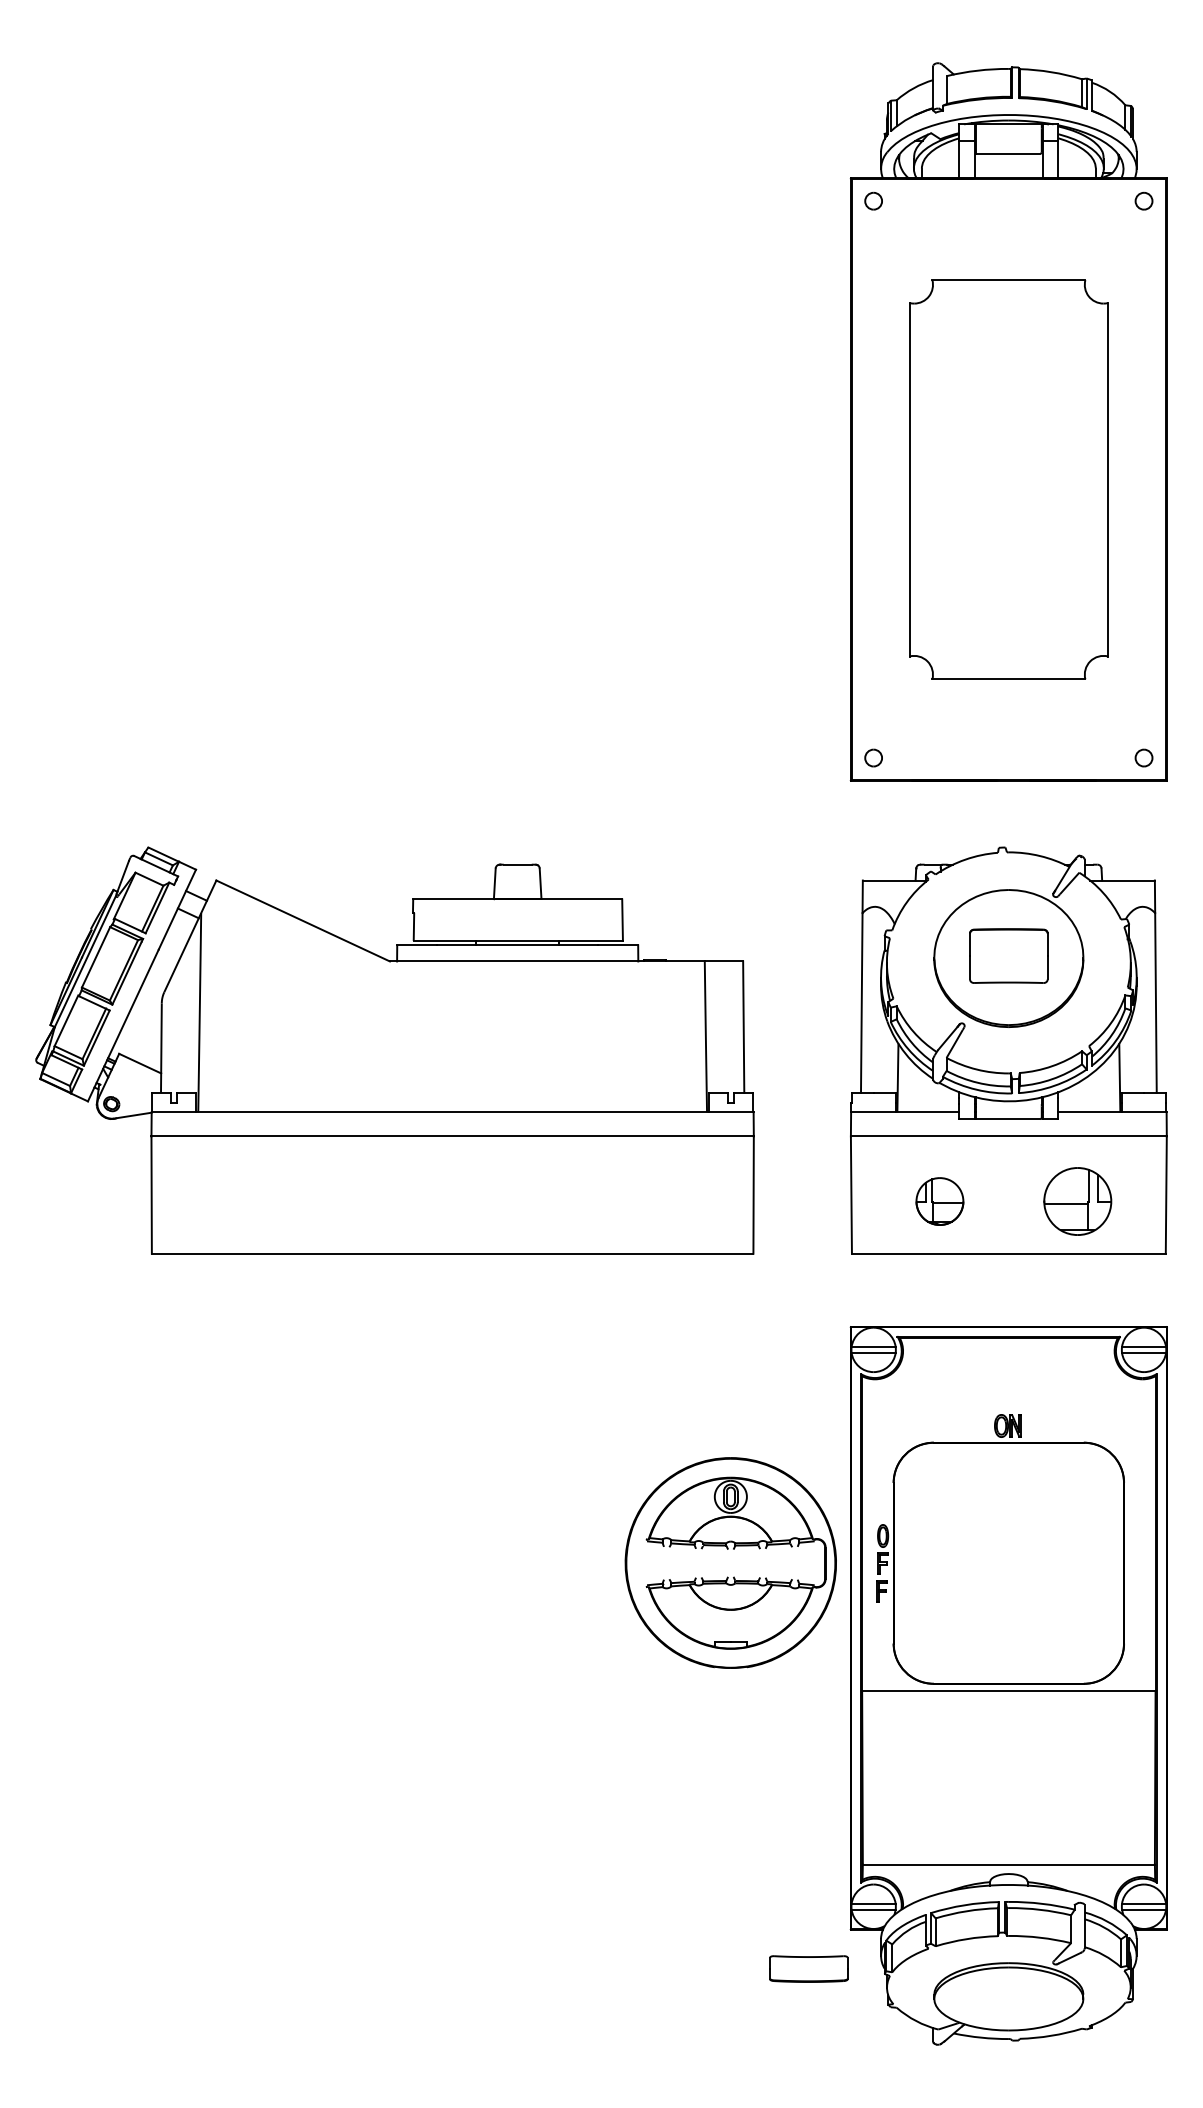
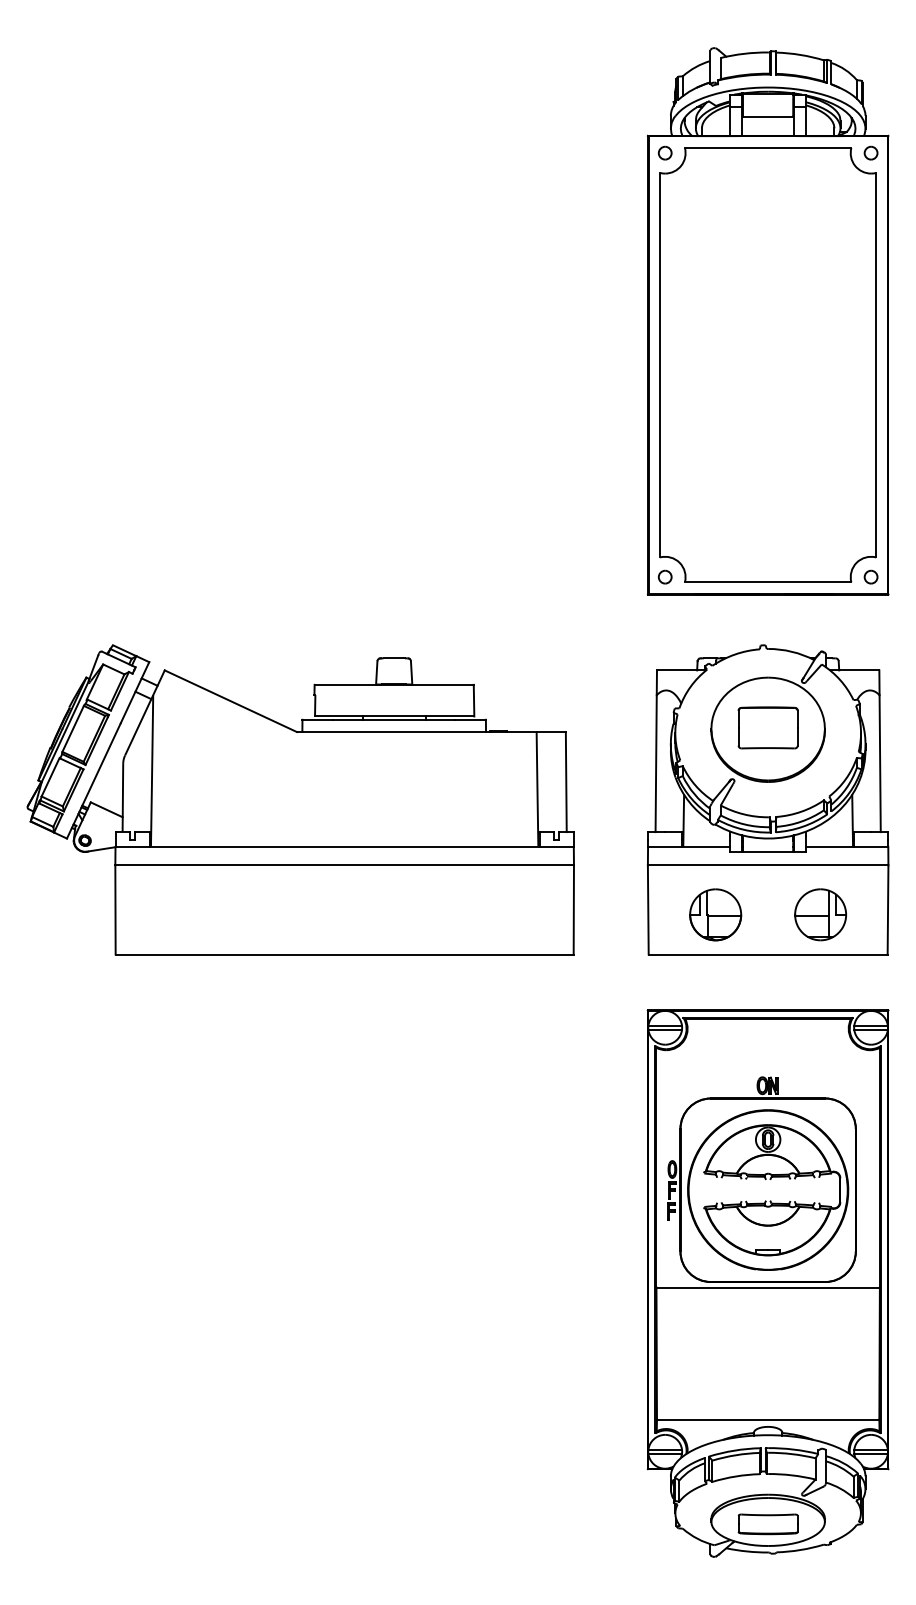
part: (1008, 479) -> (767, 365), size x1.43
part: (939, 1201) -> (715, 914), size x1.43
part: (730, 1562) -> (767, 1189), moved
part: (808, 1968) -> (767, 1523), moved

